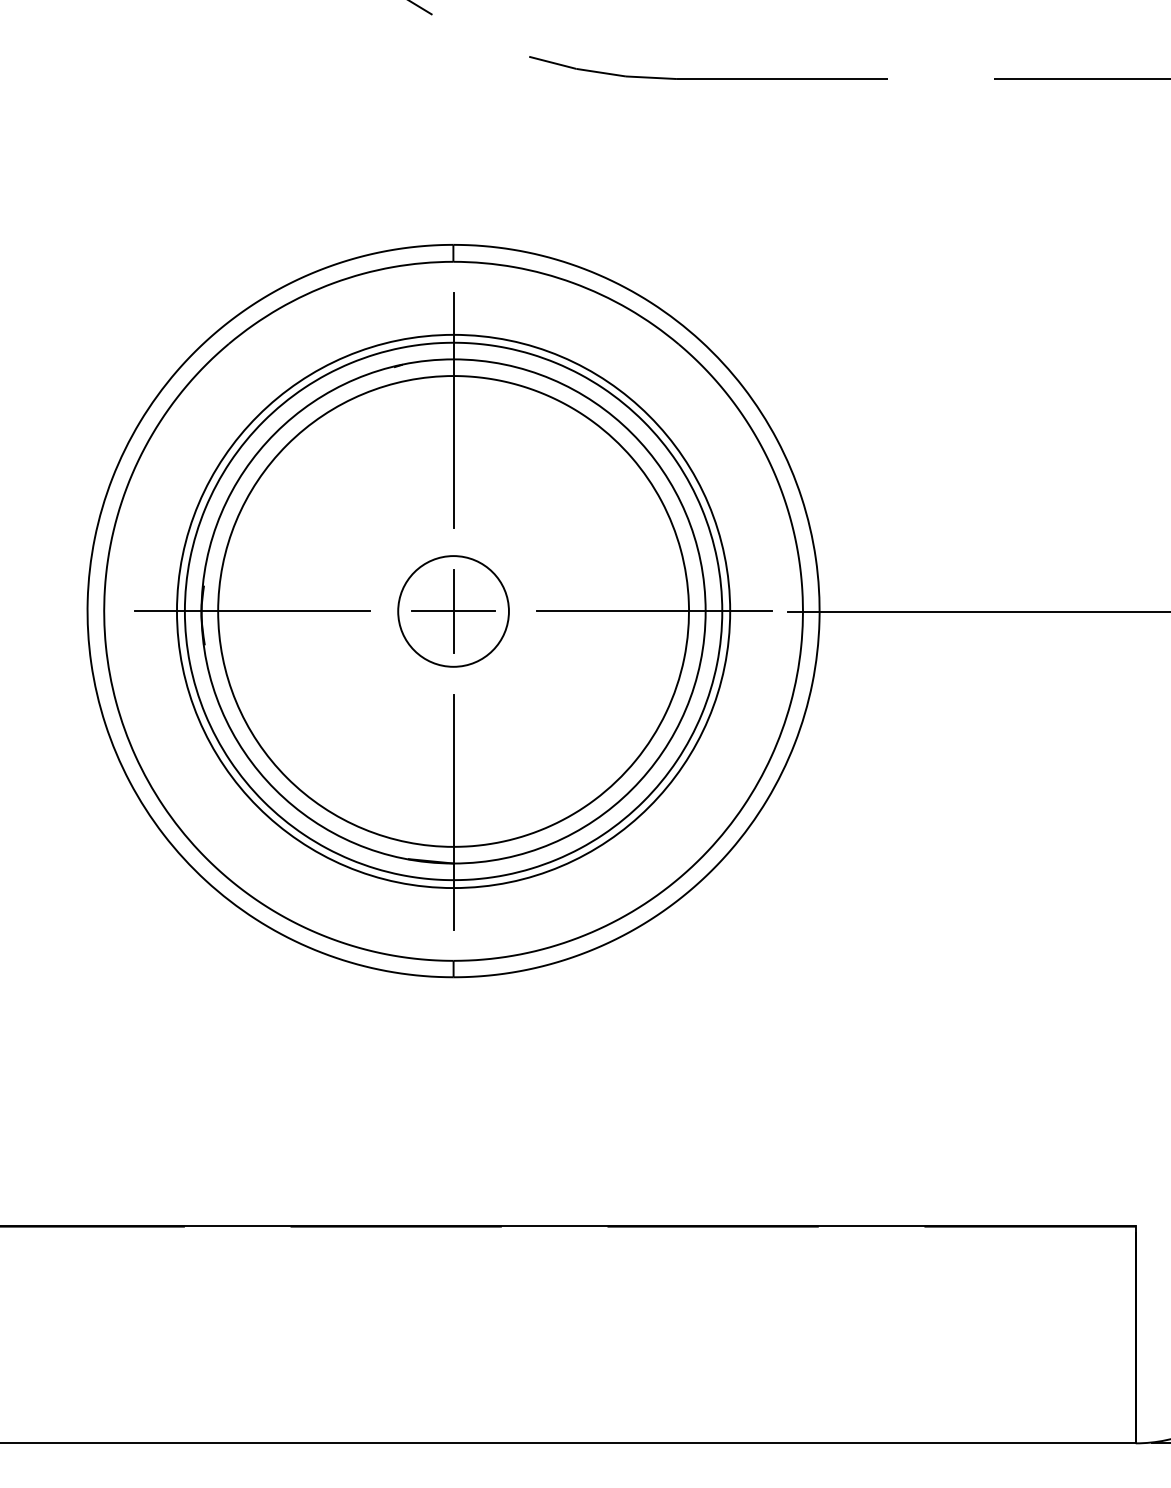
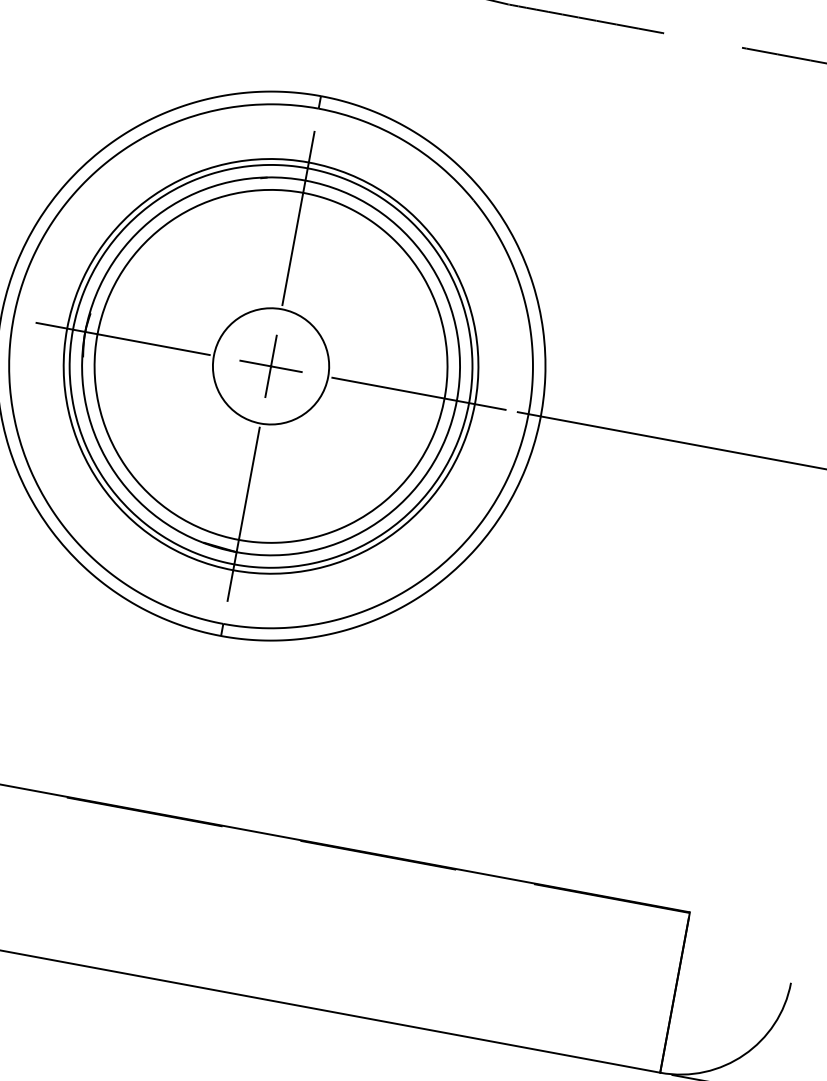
circle: (453, 611) -> (270, 366), size x1.4

